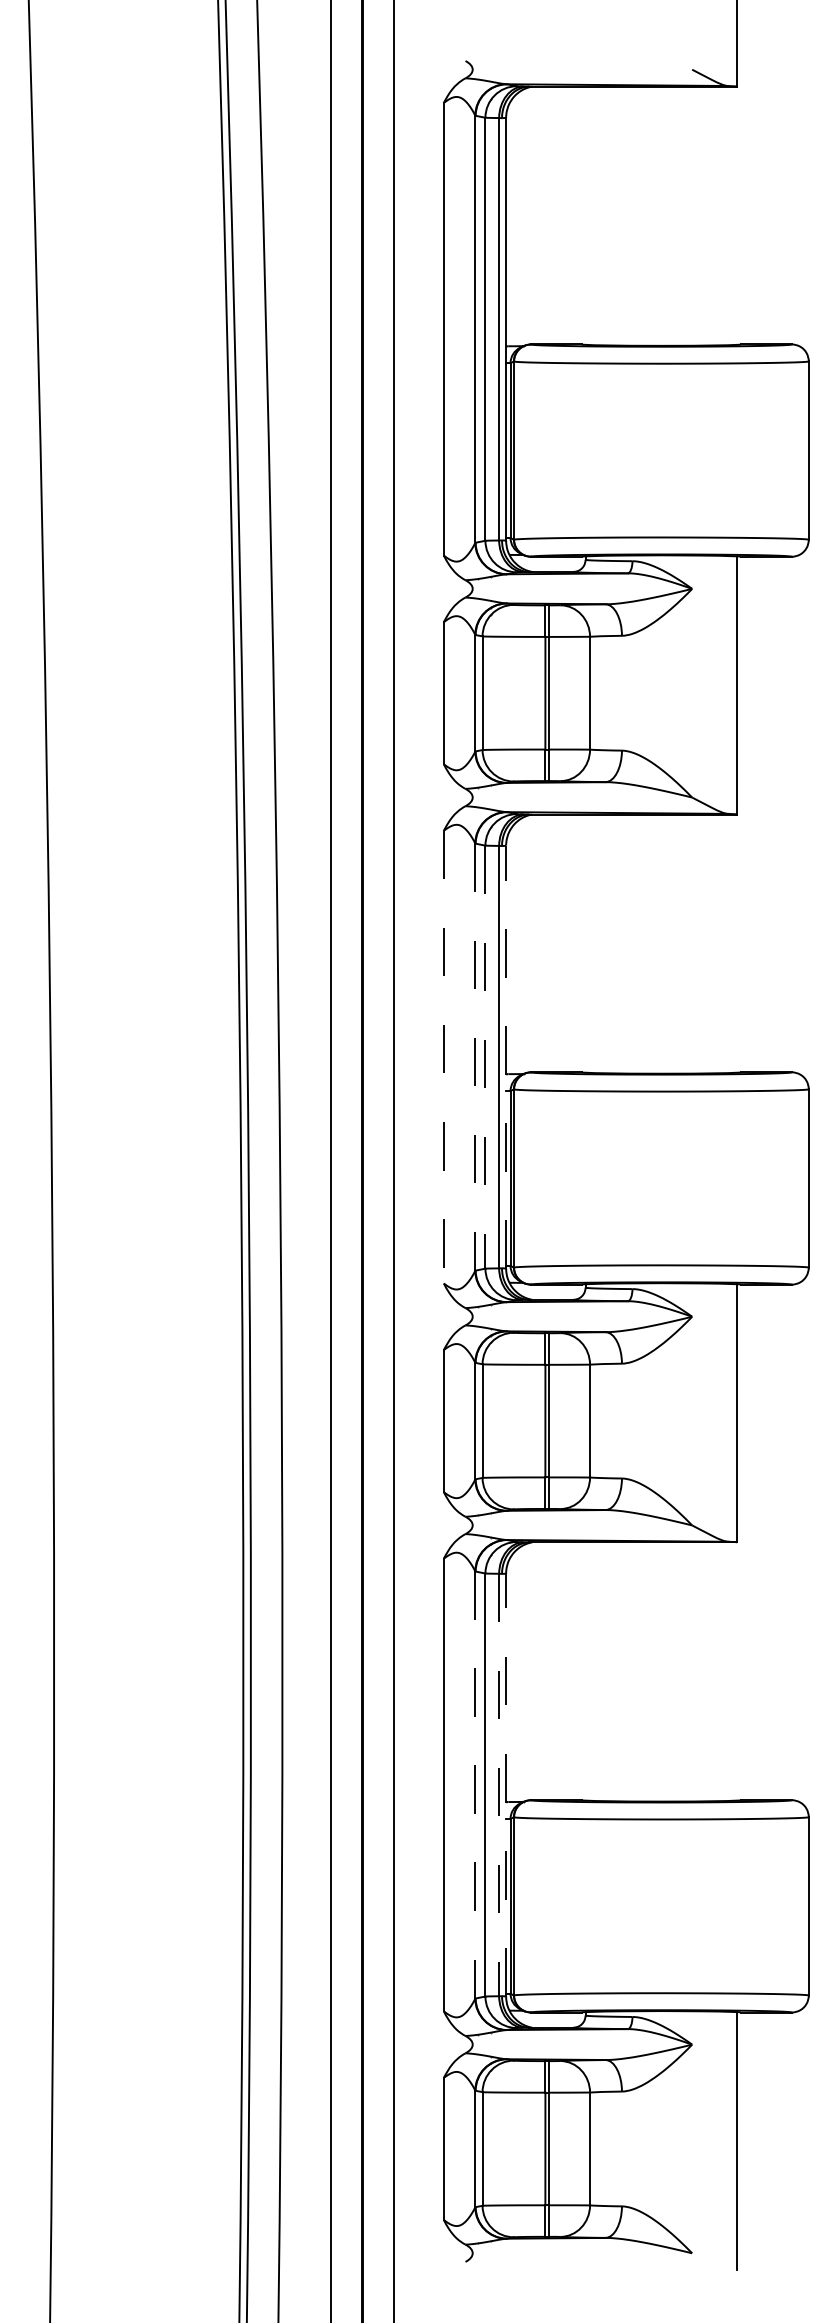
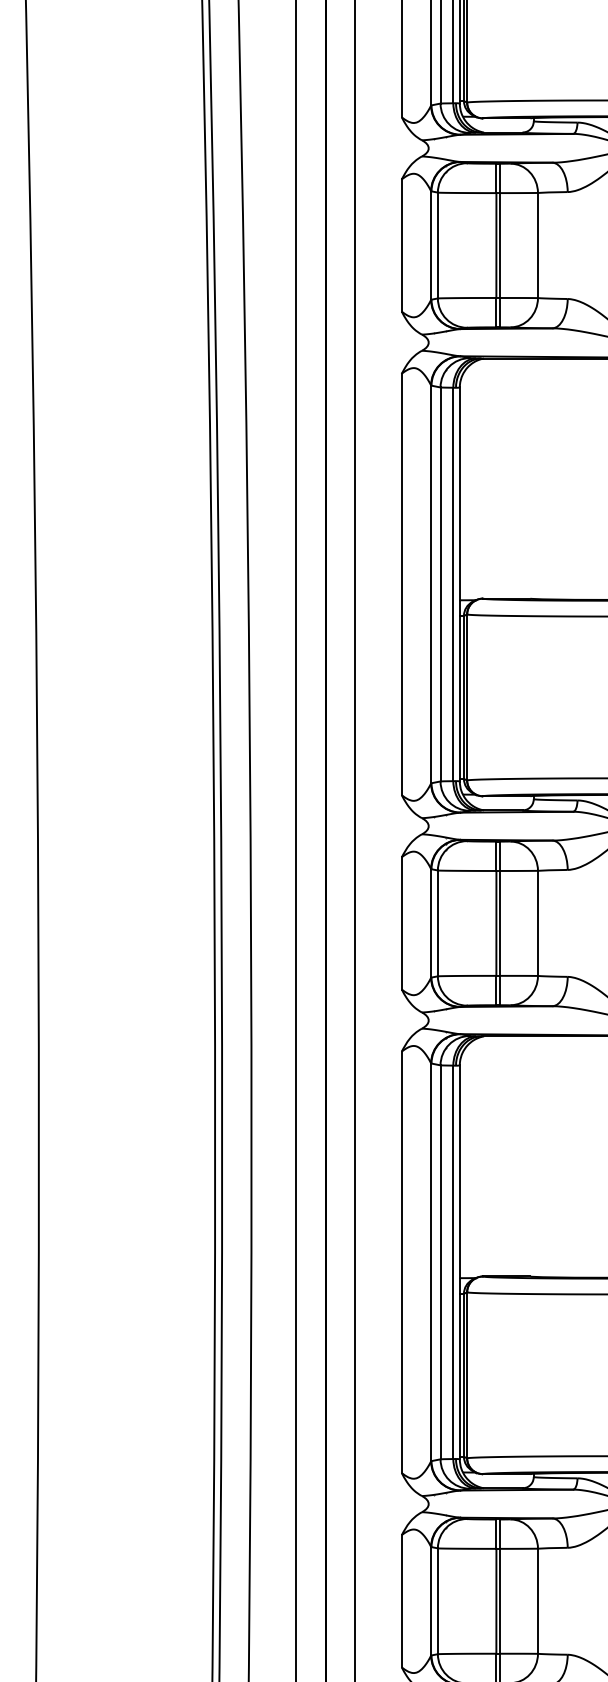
line: (443, 1057) -> (401, 584), dashed -> solid
line: (475, 1057) -> (431, 584), dashed -> solid
line: (485, 1057) -> (440, 584), dashed -> solid
line: (506, 1057) -> (460, 584), dashed -> solid
line: (475, 1785) -> (431, 1262), dashed -> solid
line: (499, 1785) -> (453, 1262), dashed -> solid
line: (506, 1785) -> (460, 1262), dashed -> solid

